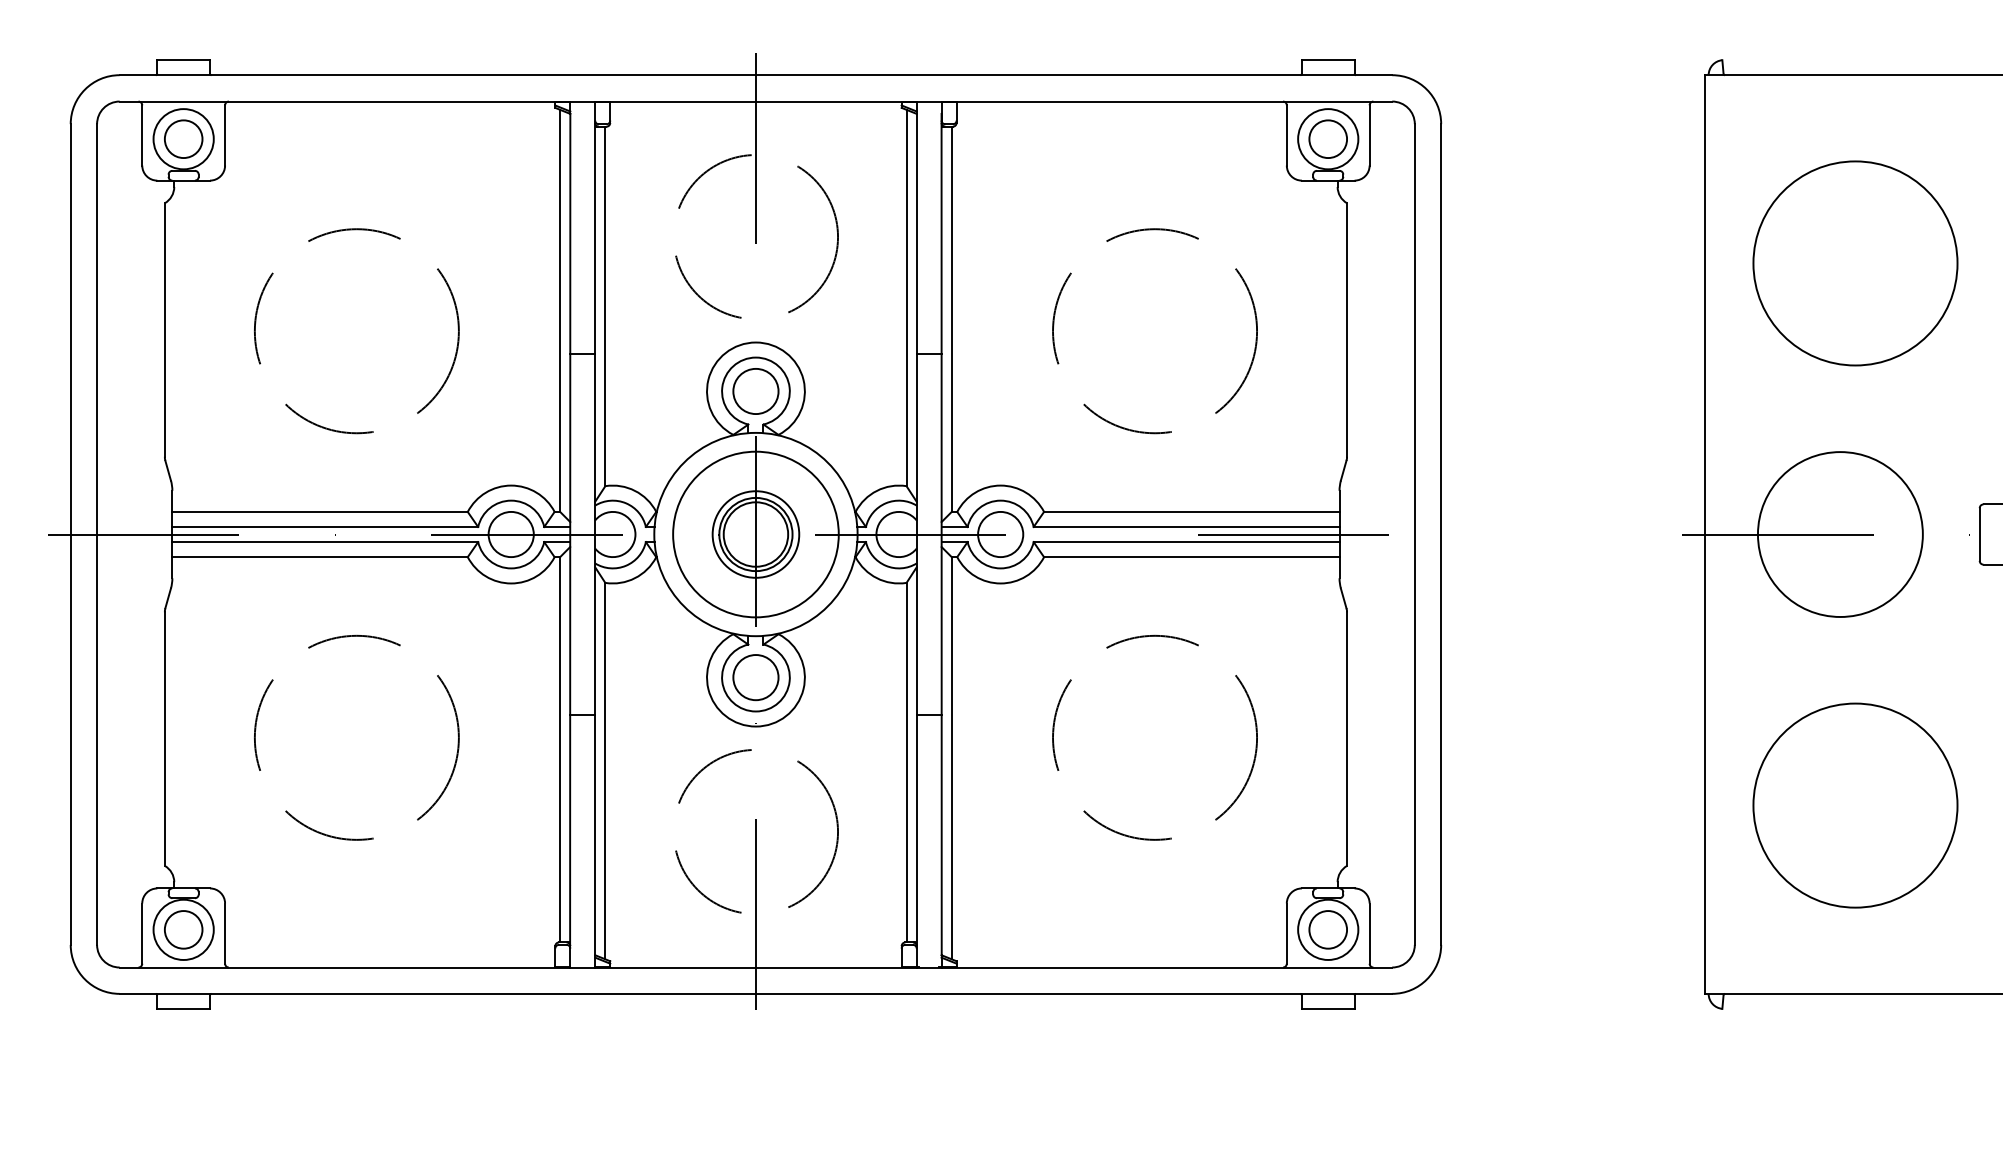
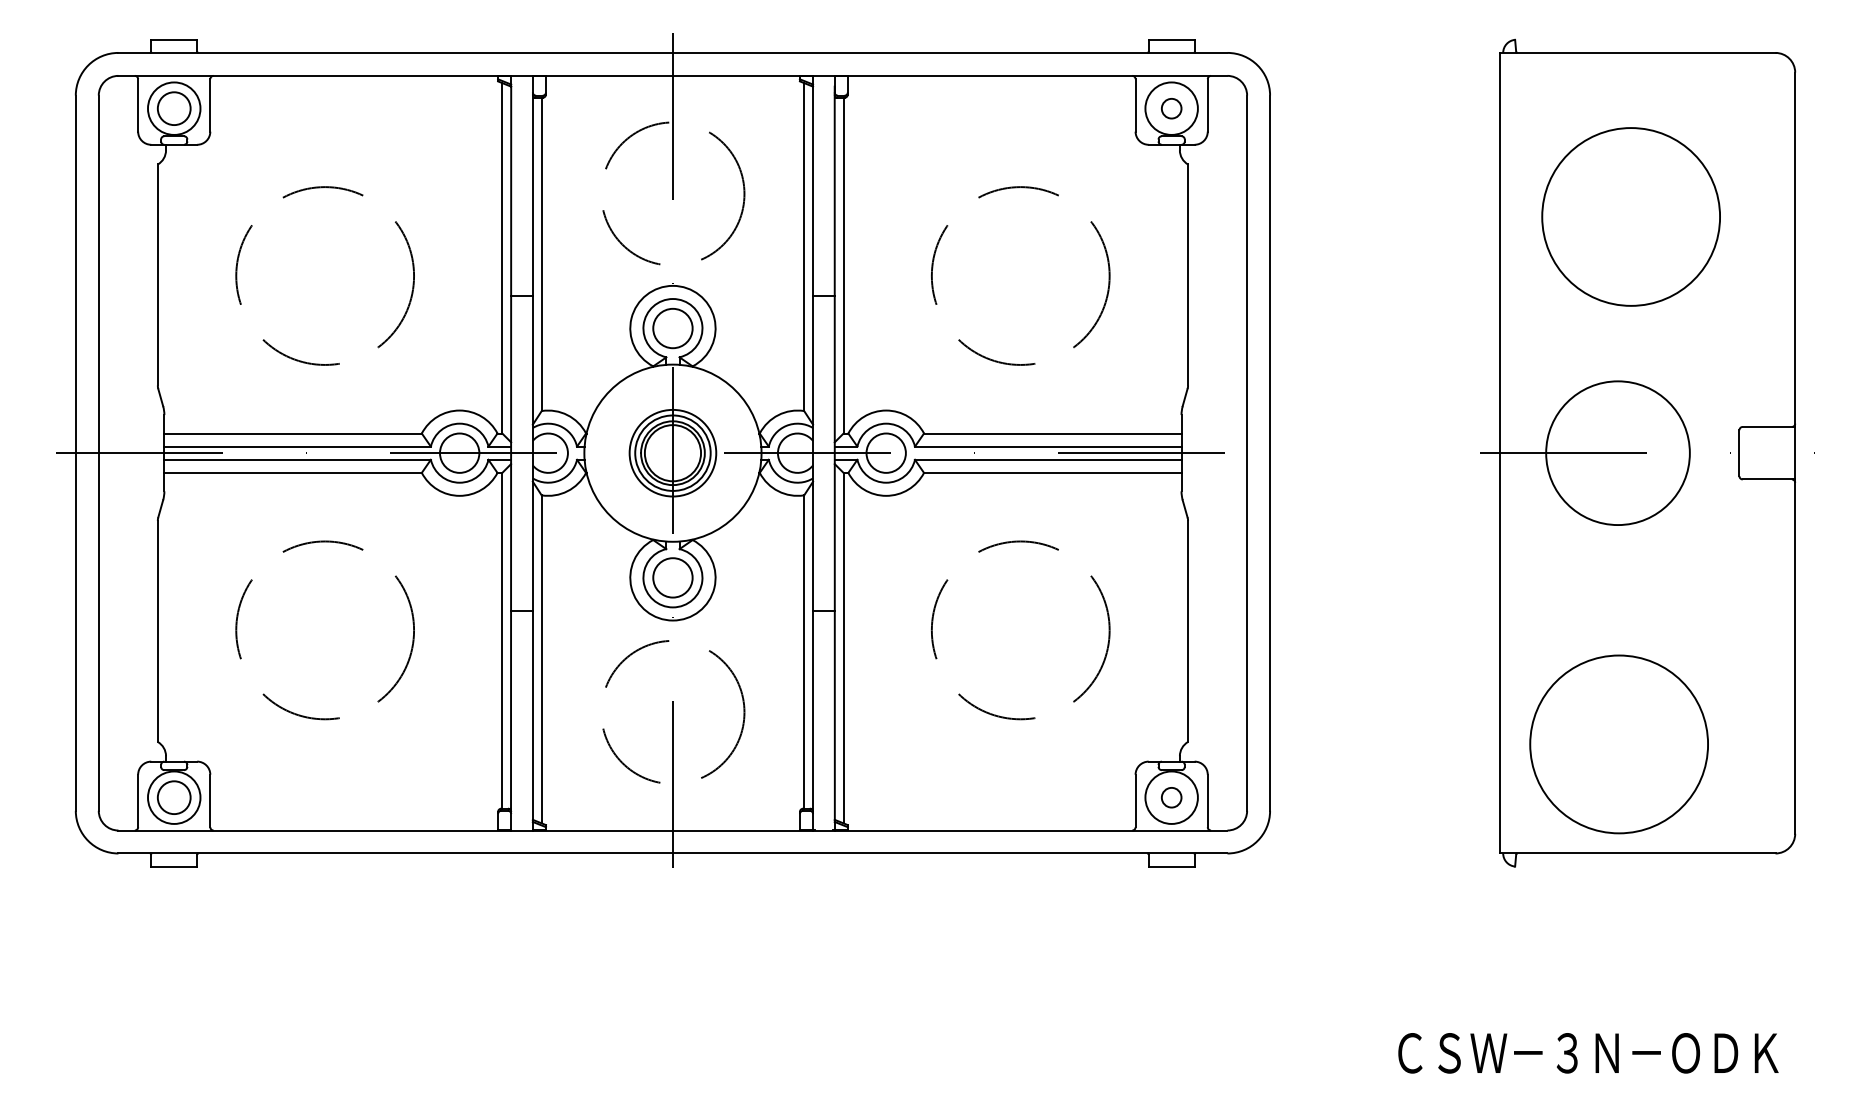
circle: (1328, 138) -> (1171, 108), size x0.6
circle: (755, 534) -> (672, 453), size x0.6
circle: (1854, 805) -> (1618, 744), moved
circle: (1328, 929) -> (1171, 797), size x0.6

